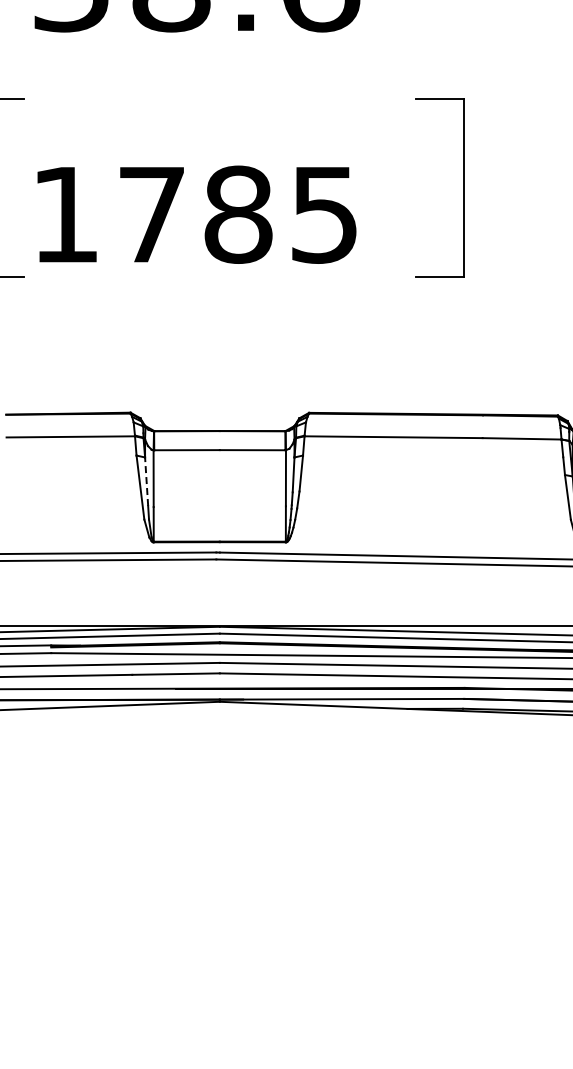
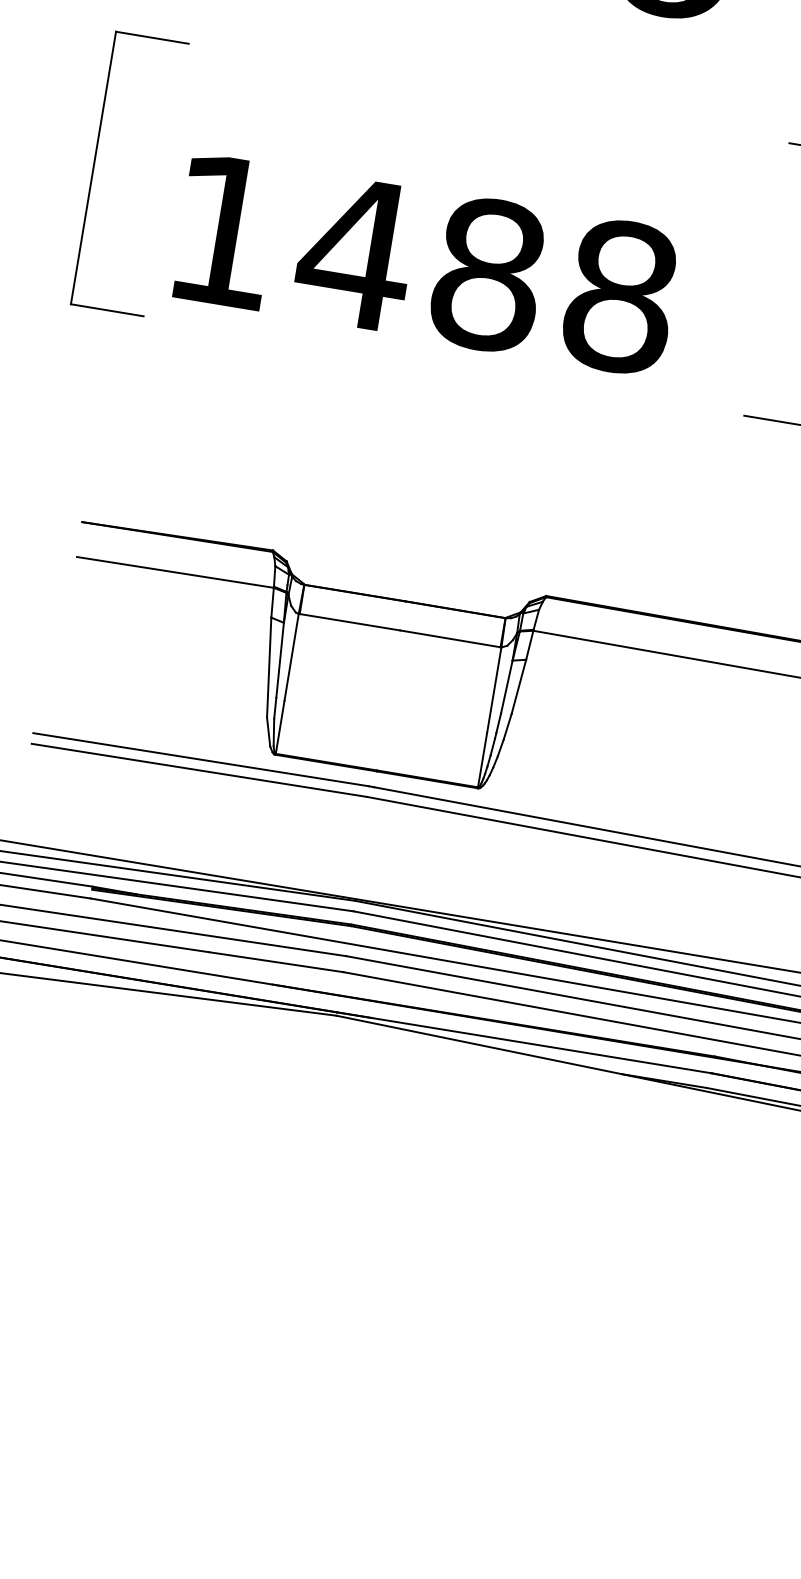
text: (236, 214) -> (485, 274), 1785 -> 1488
line: (146, 481) -> (279, 659), dashed -> solid

